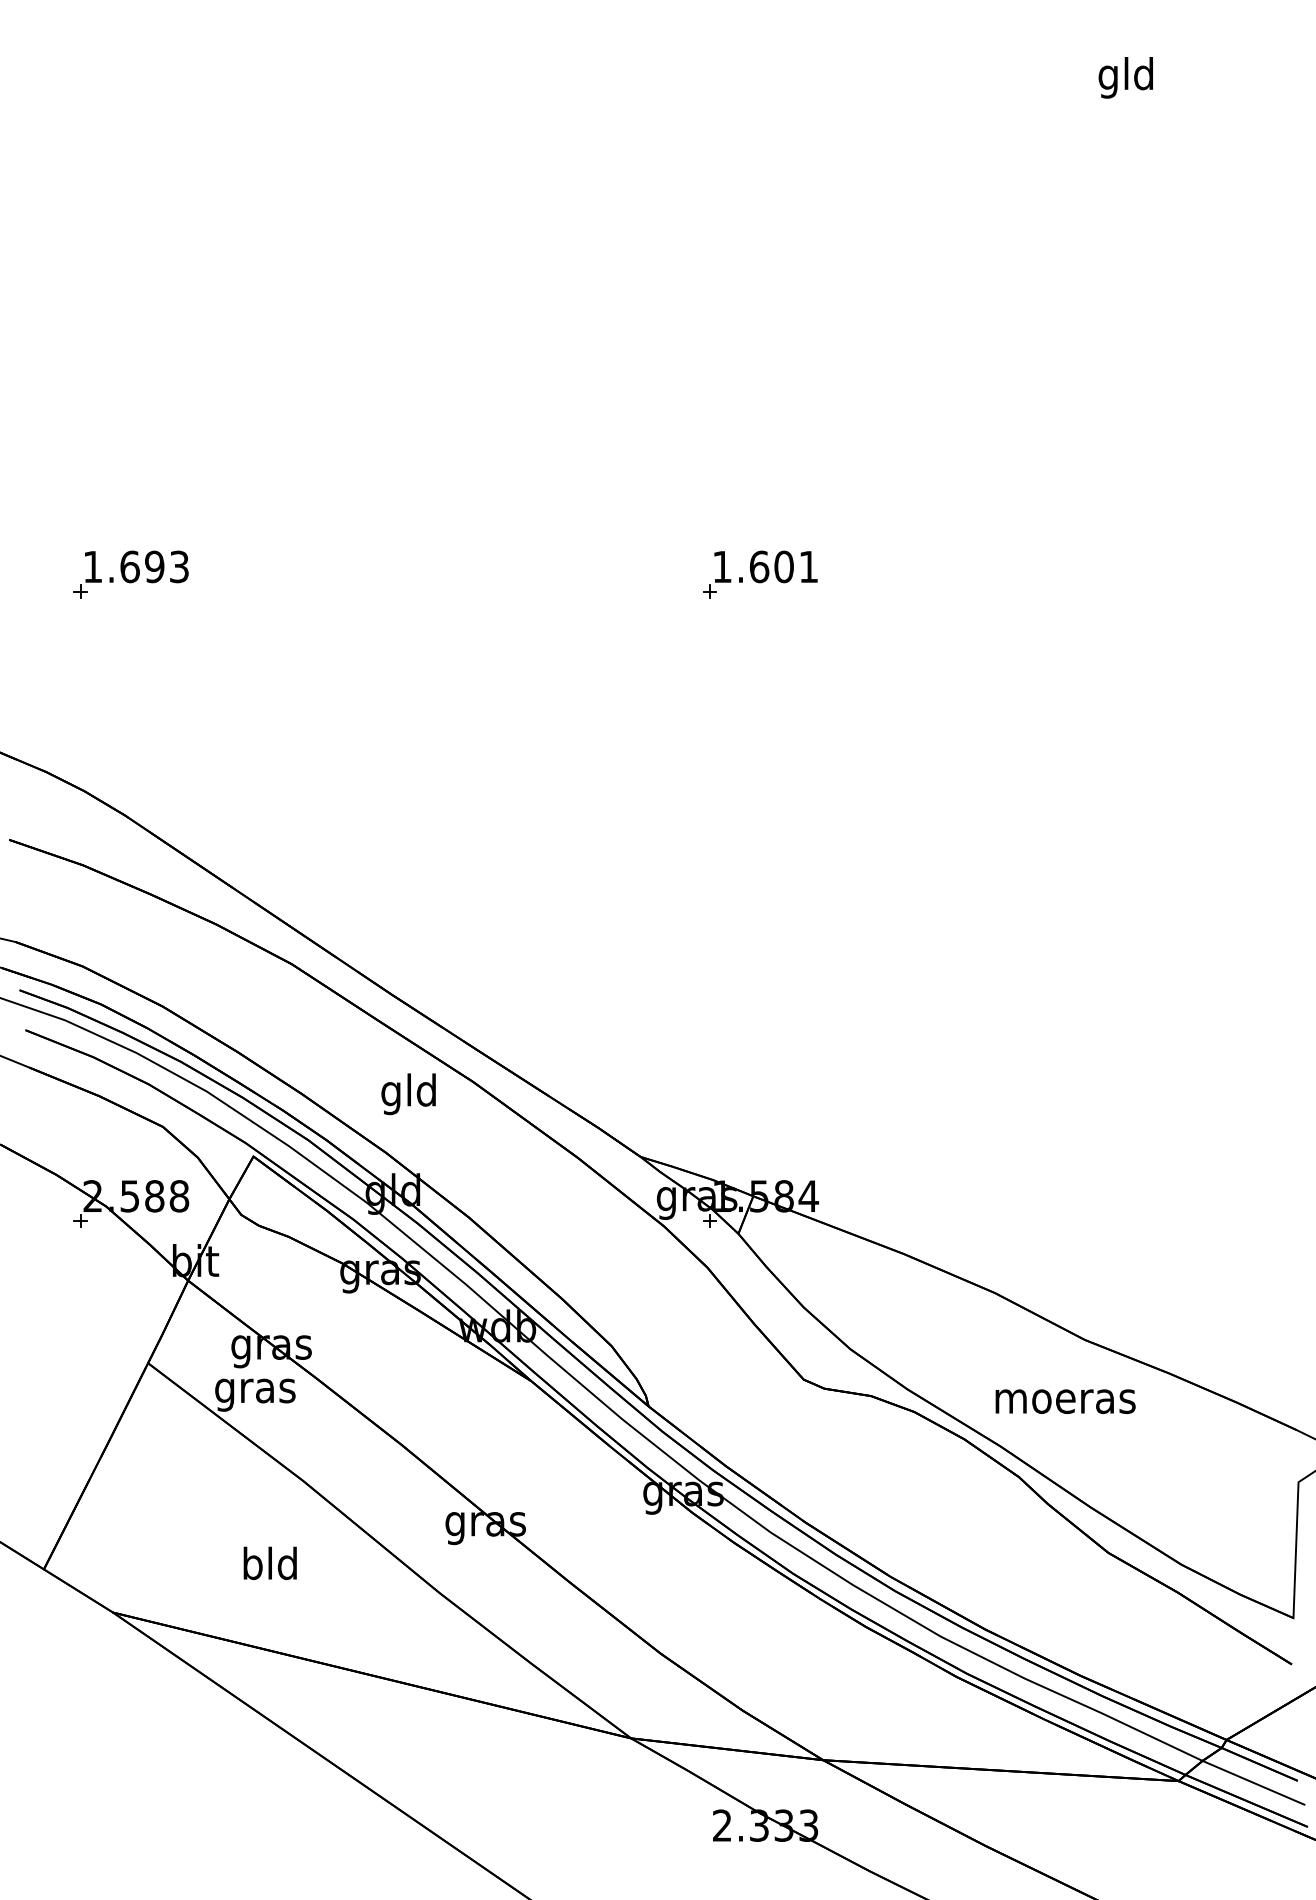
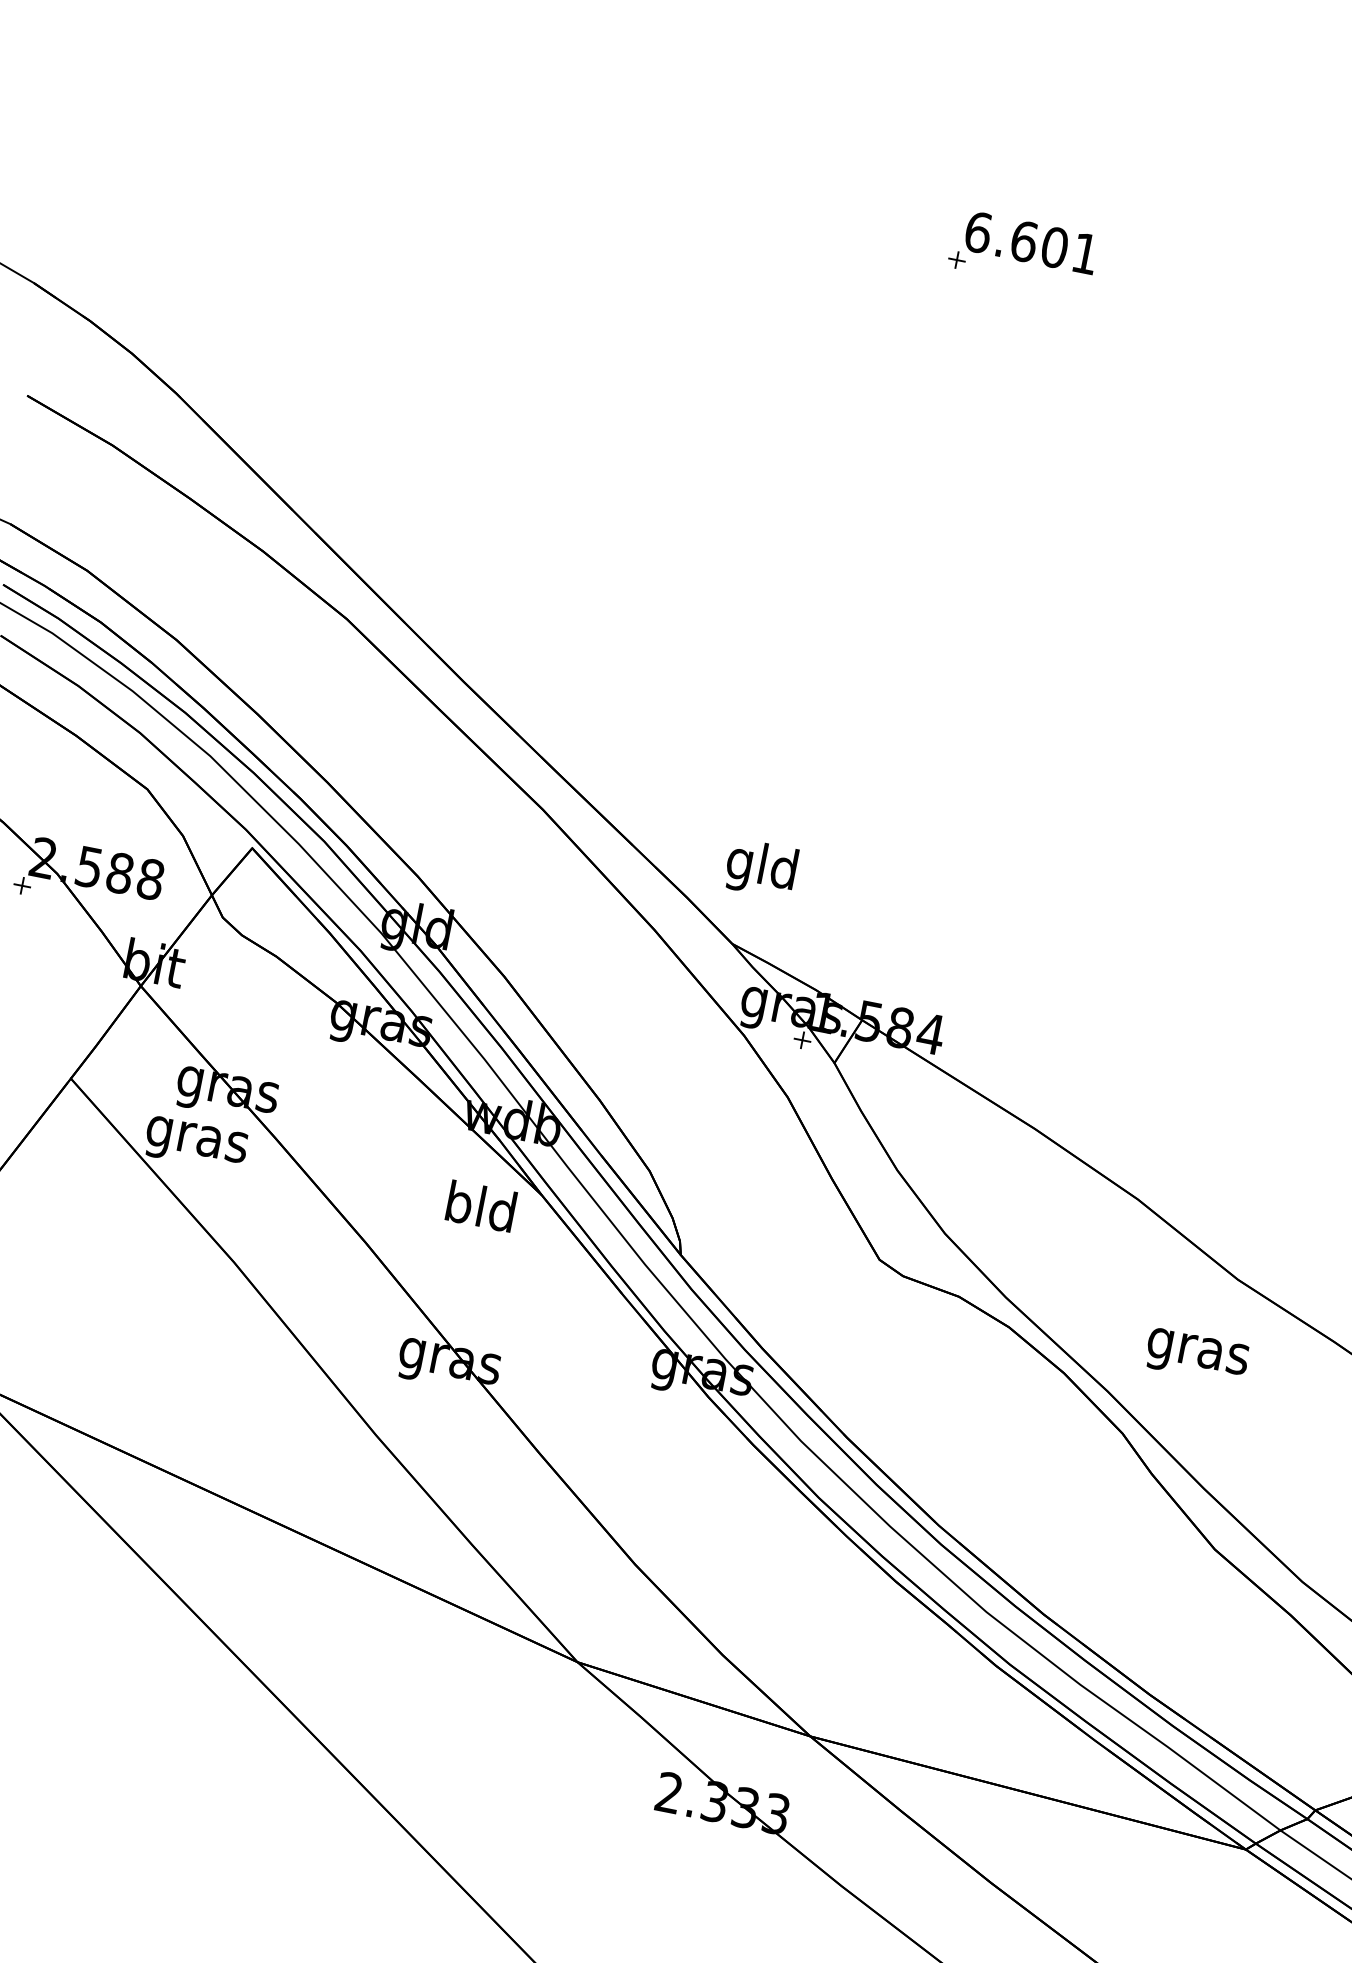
text: (722, 566) -> (978, 231), 1.601 -> 6.601
part: (130, 574) -> (242, 96), removed
text: (408, 1094) -> (760, 869), moved
text: (1065, 1405) -> (1197, 1356), moeras -> gras
text: (269, 1563) -> (480, 1206), moved

